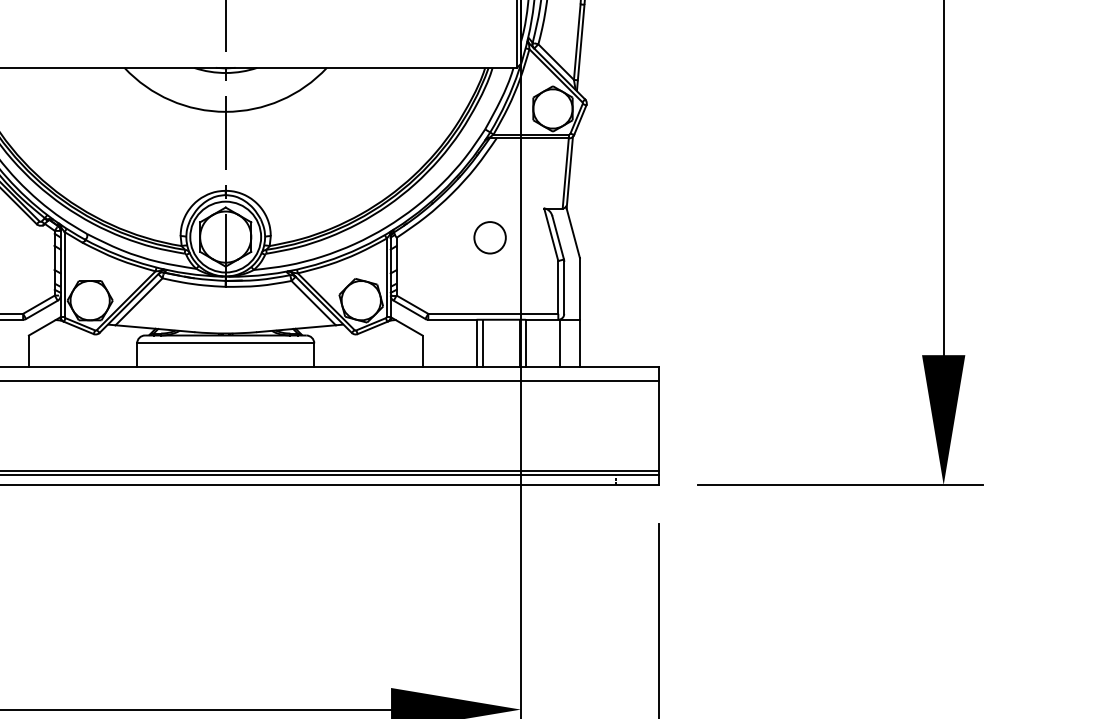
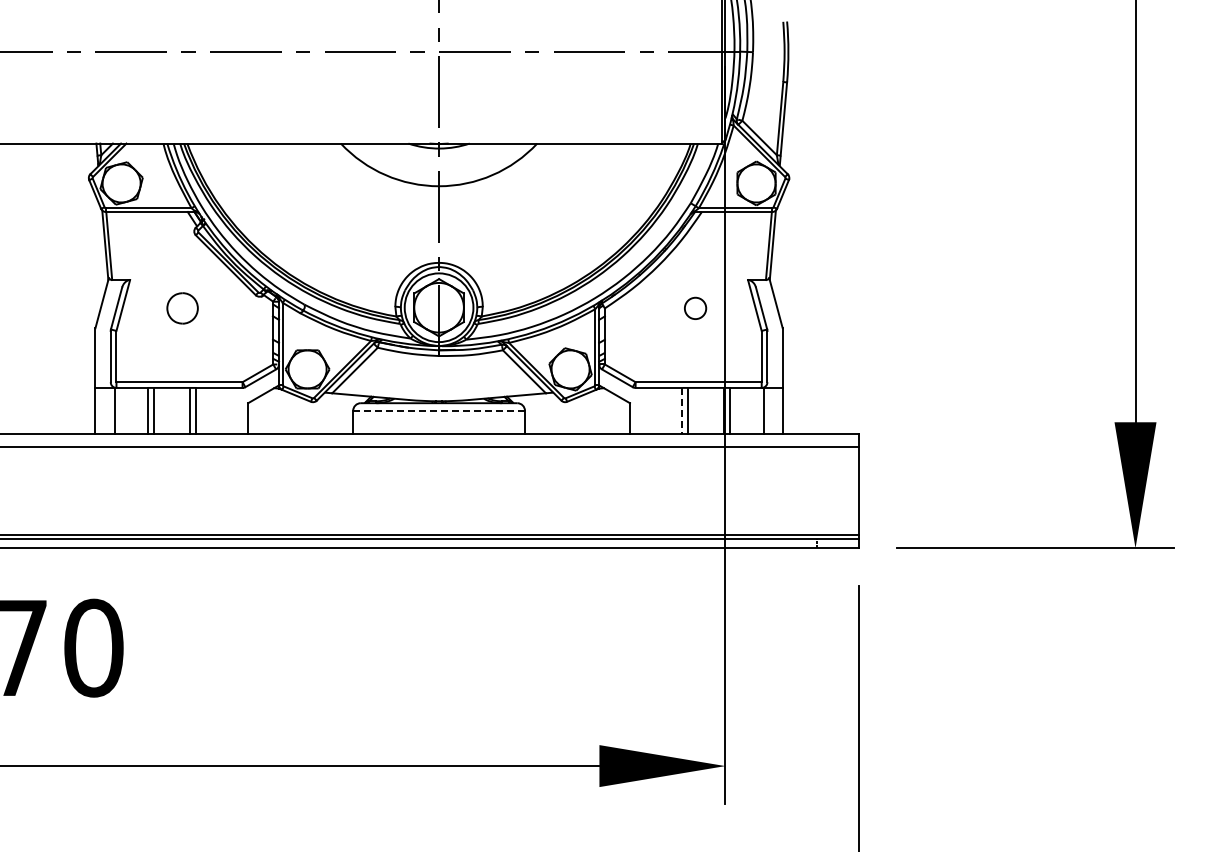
circle: (490, 237) -> (695, 308), size x0.7
line: (226, 343) -> (439, 410), solid -> dashed
line: (476, 343) -> (682, 410), solid -> dashed

